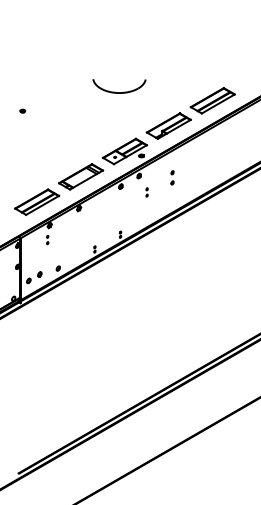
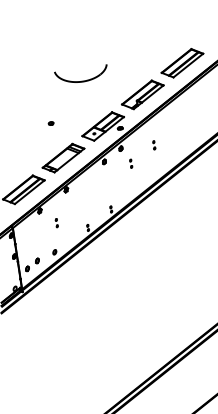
part: (119, 86) -> (81, 75), moved
part: (73, 140) -> (50, 123), added
part: (172, 177) -> (154, 145), size x0.62
part: (47, 240) -> (56, 223), moved

